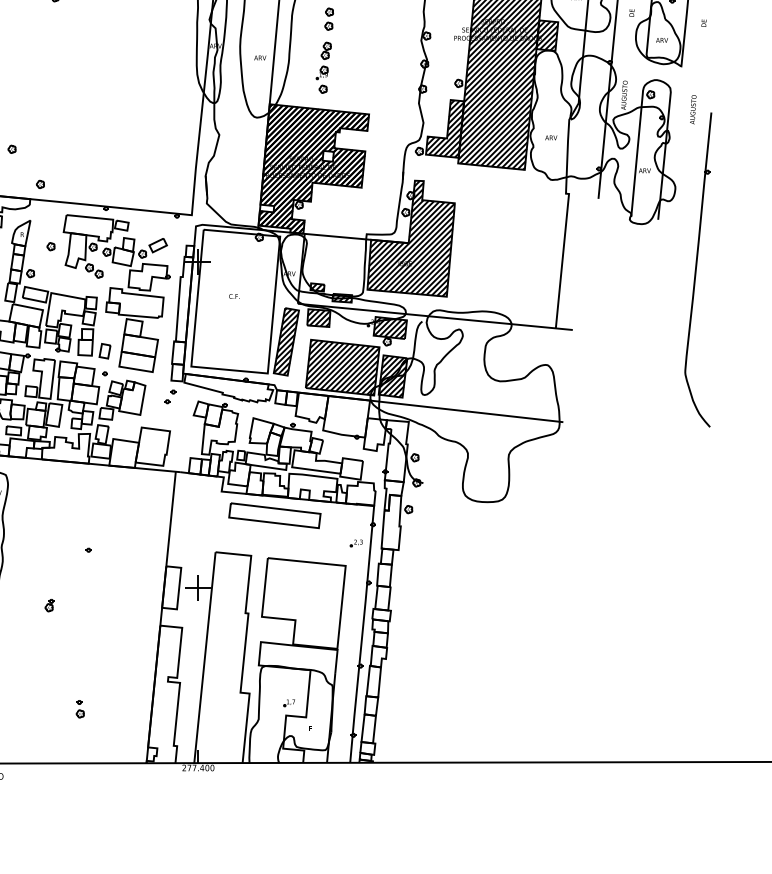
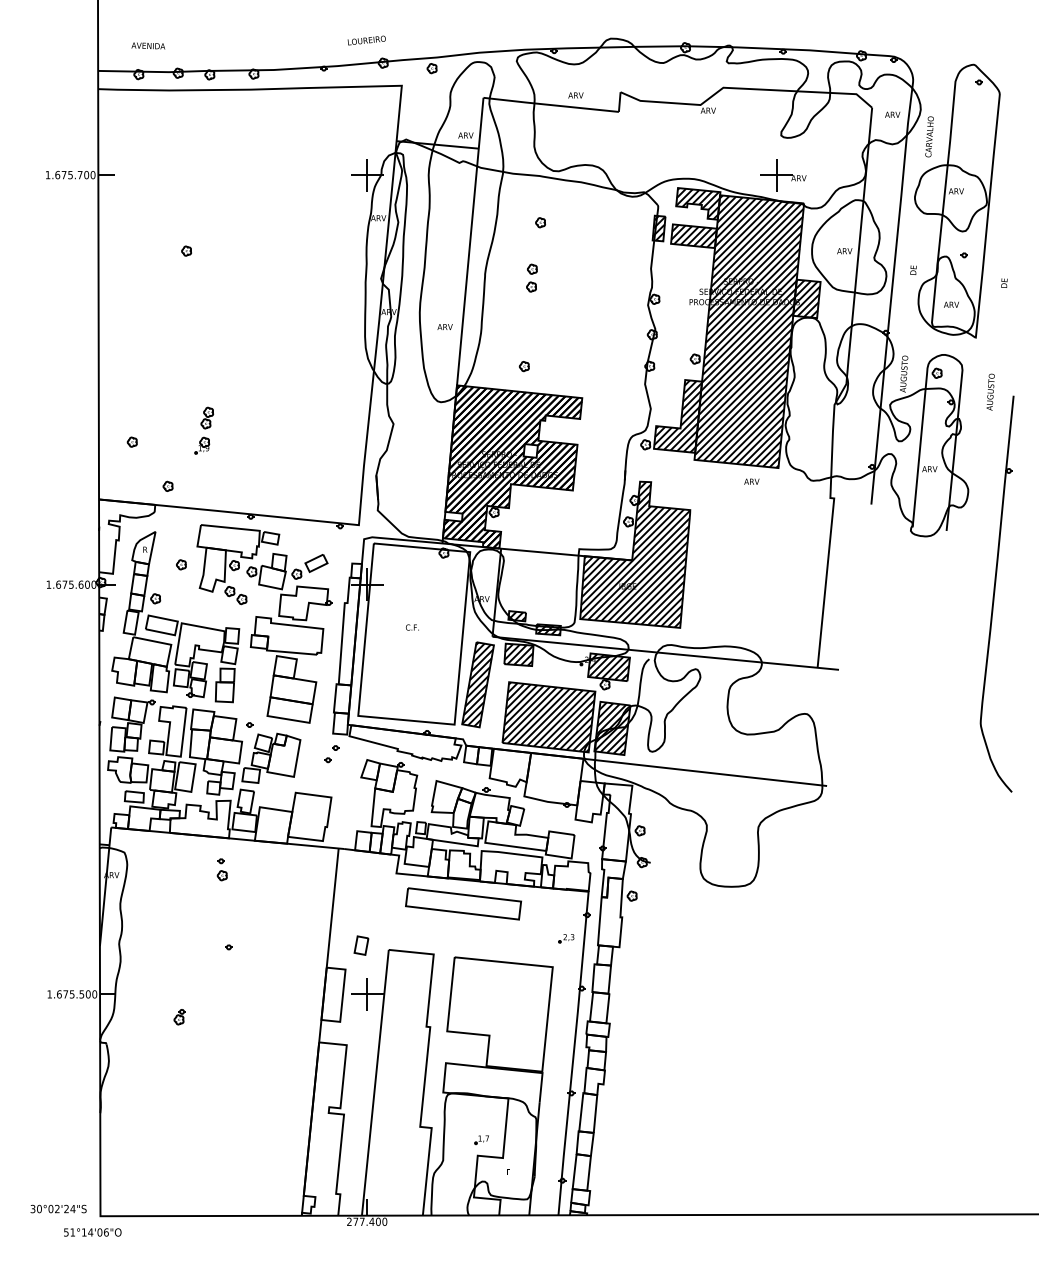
part: (324, 60) -> (204, 430), moved
text: (551, 137) -> (751, 481), moved
part: (105, 351) -> (361, 945), moved
part: (79, 709) -> (221, 869), moved

